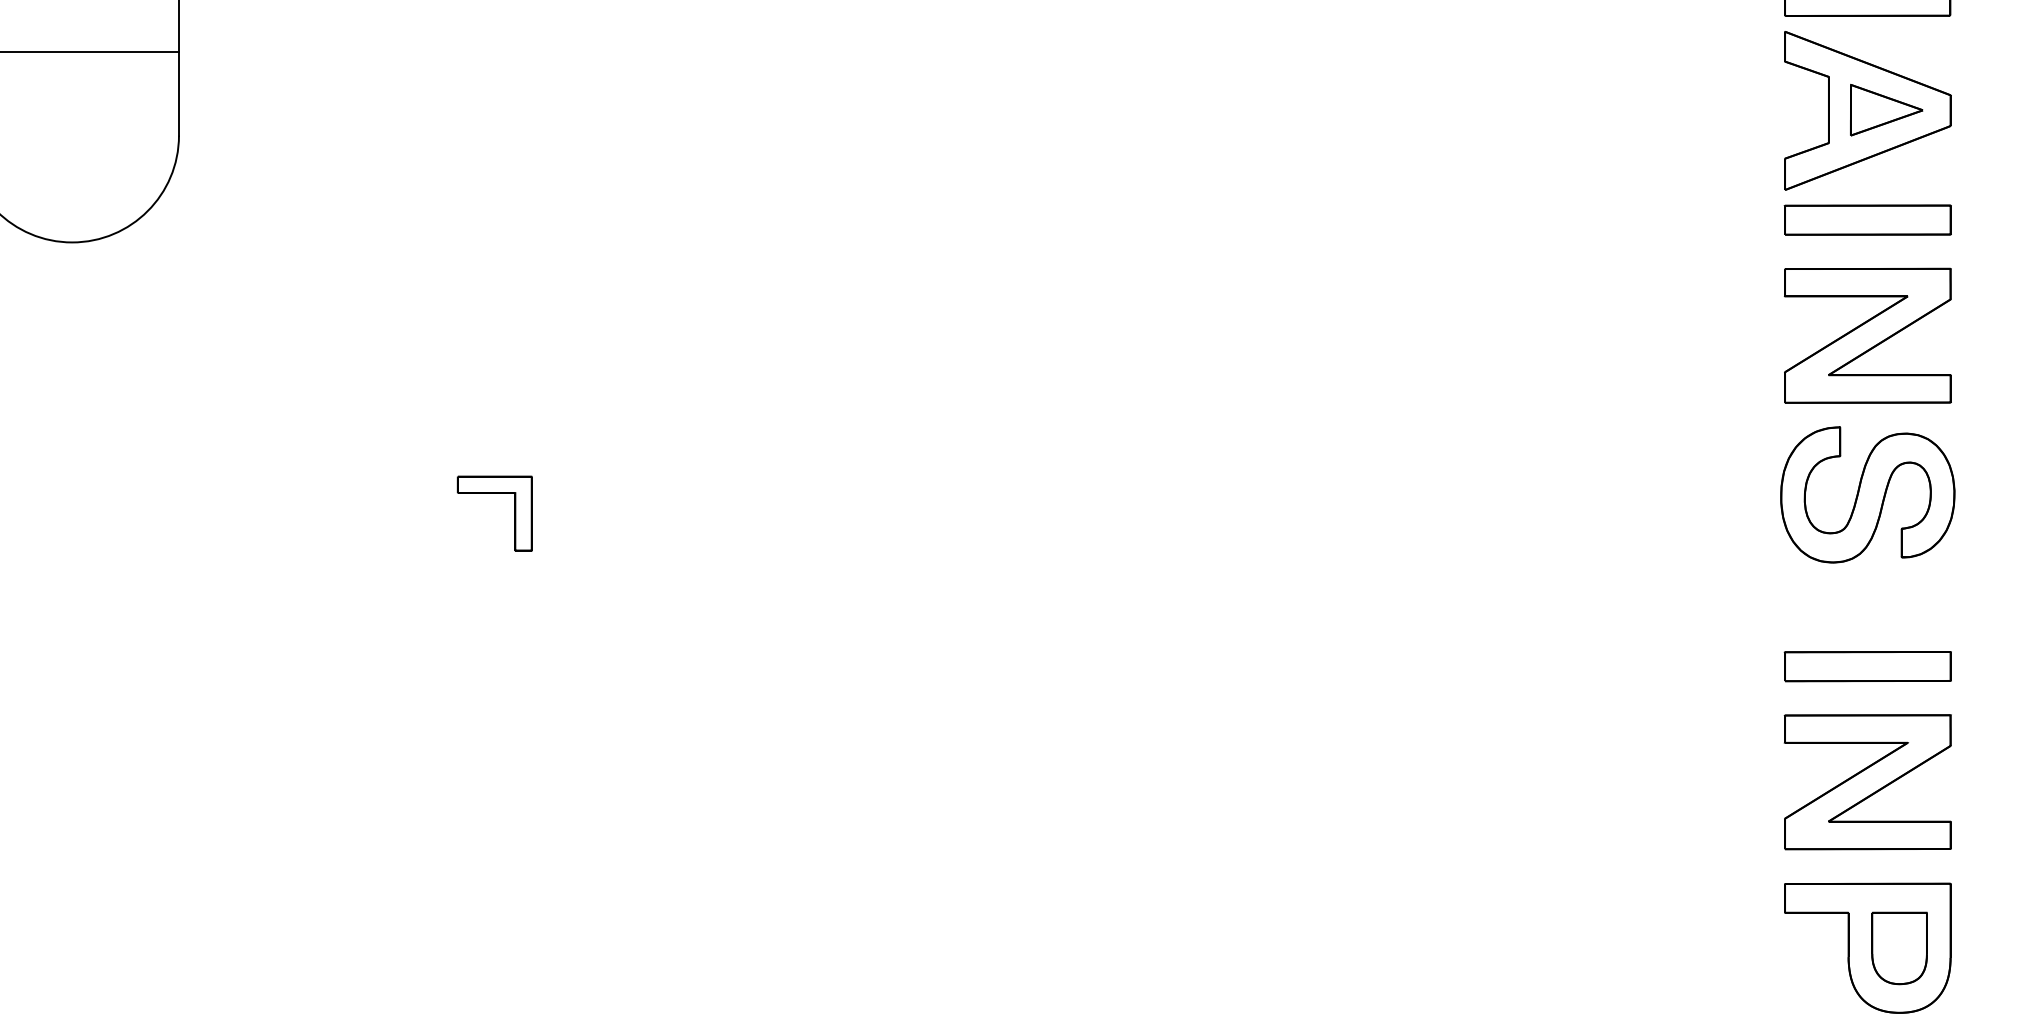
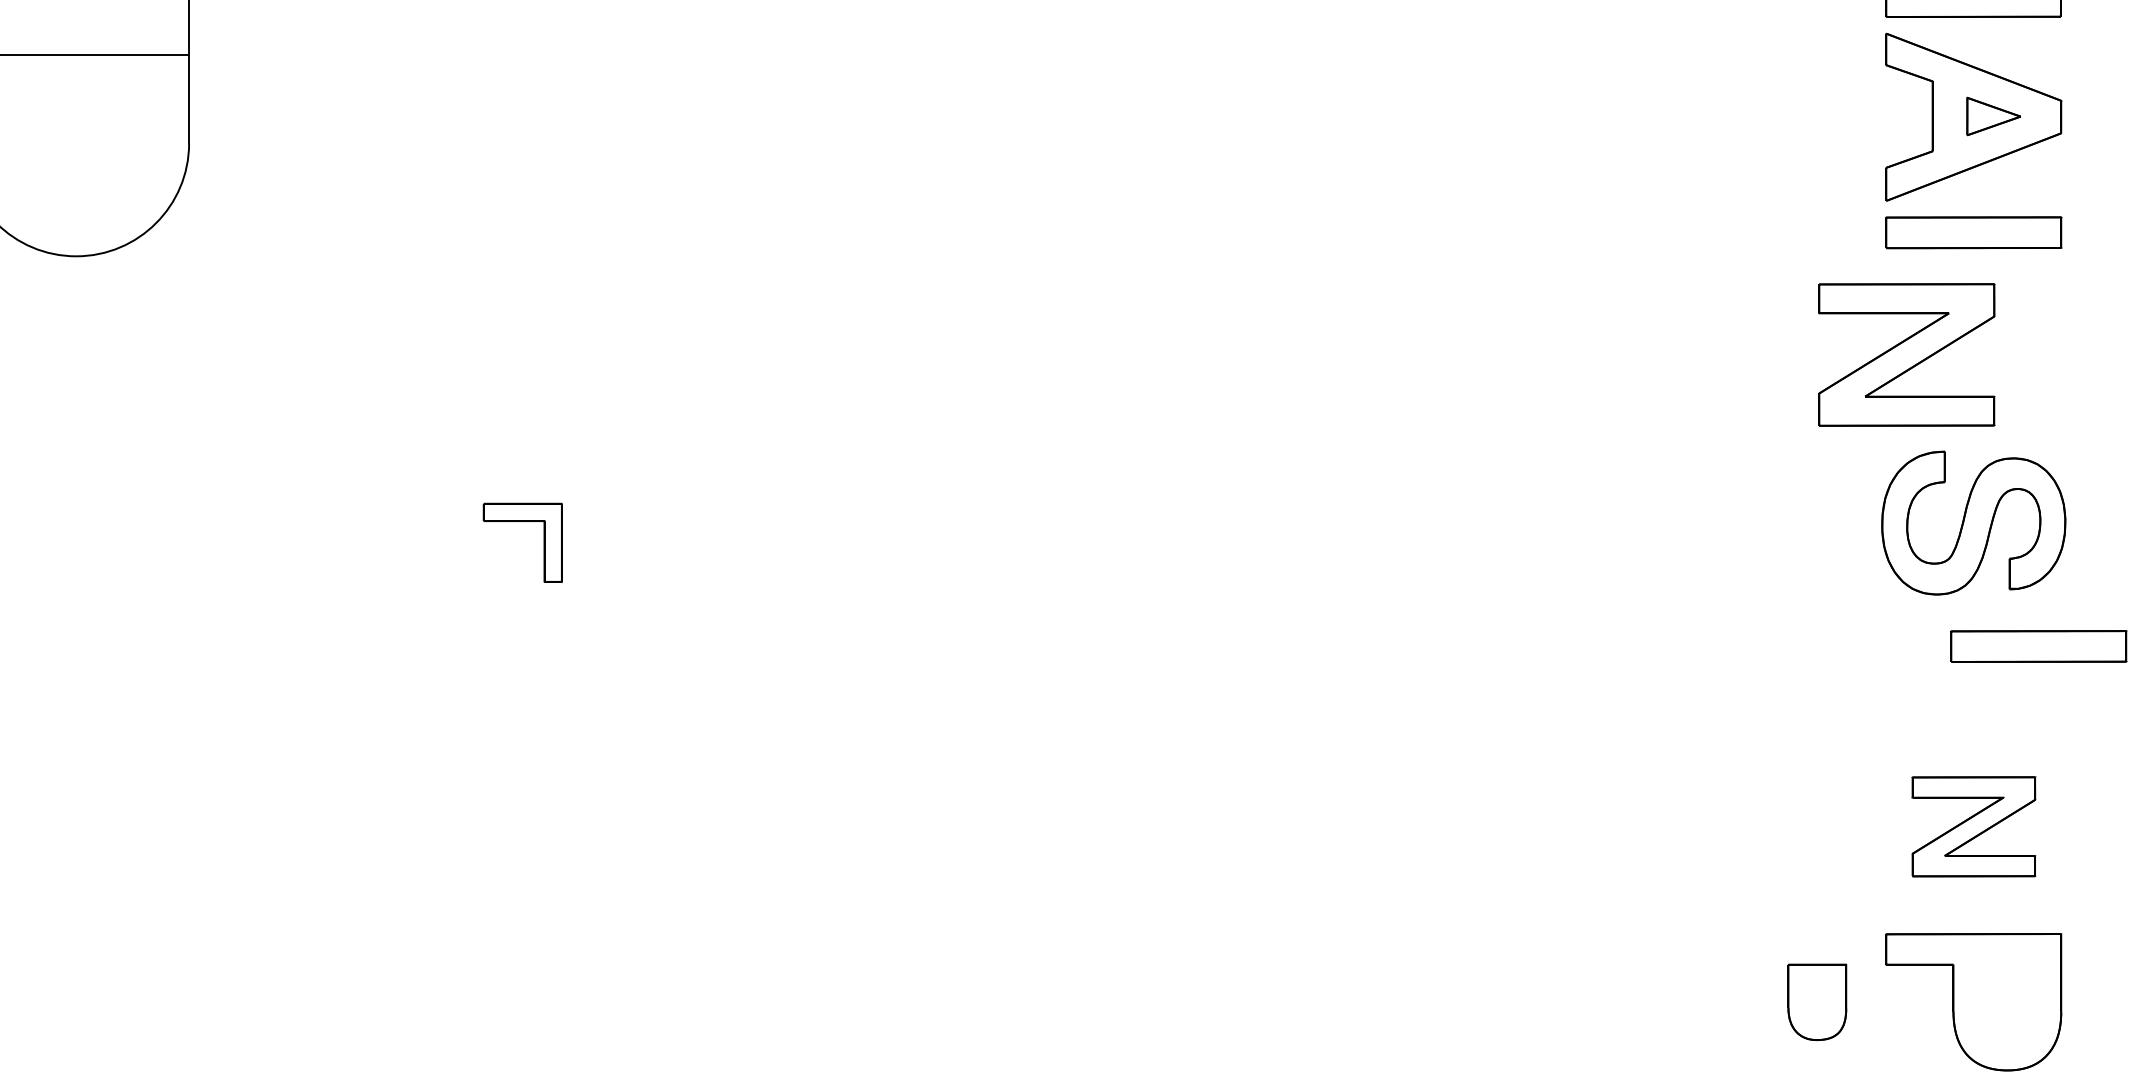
part: (1886, 110) -> (1993, 116), size x0.7
part: (1867, 335) -> (1906, 354), moved
part: (1867, 666) -> (2038, 646), moved
part: (1867, 782) -> (1973, 826), size x0.7
part: (1899, 948) -> (1817, 1002), moved

